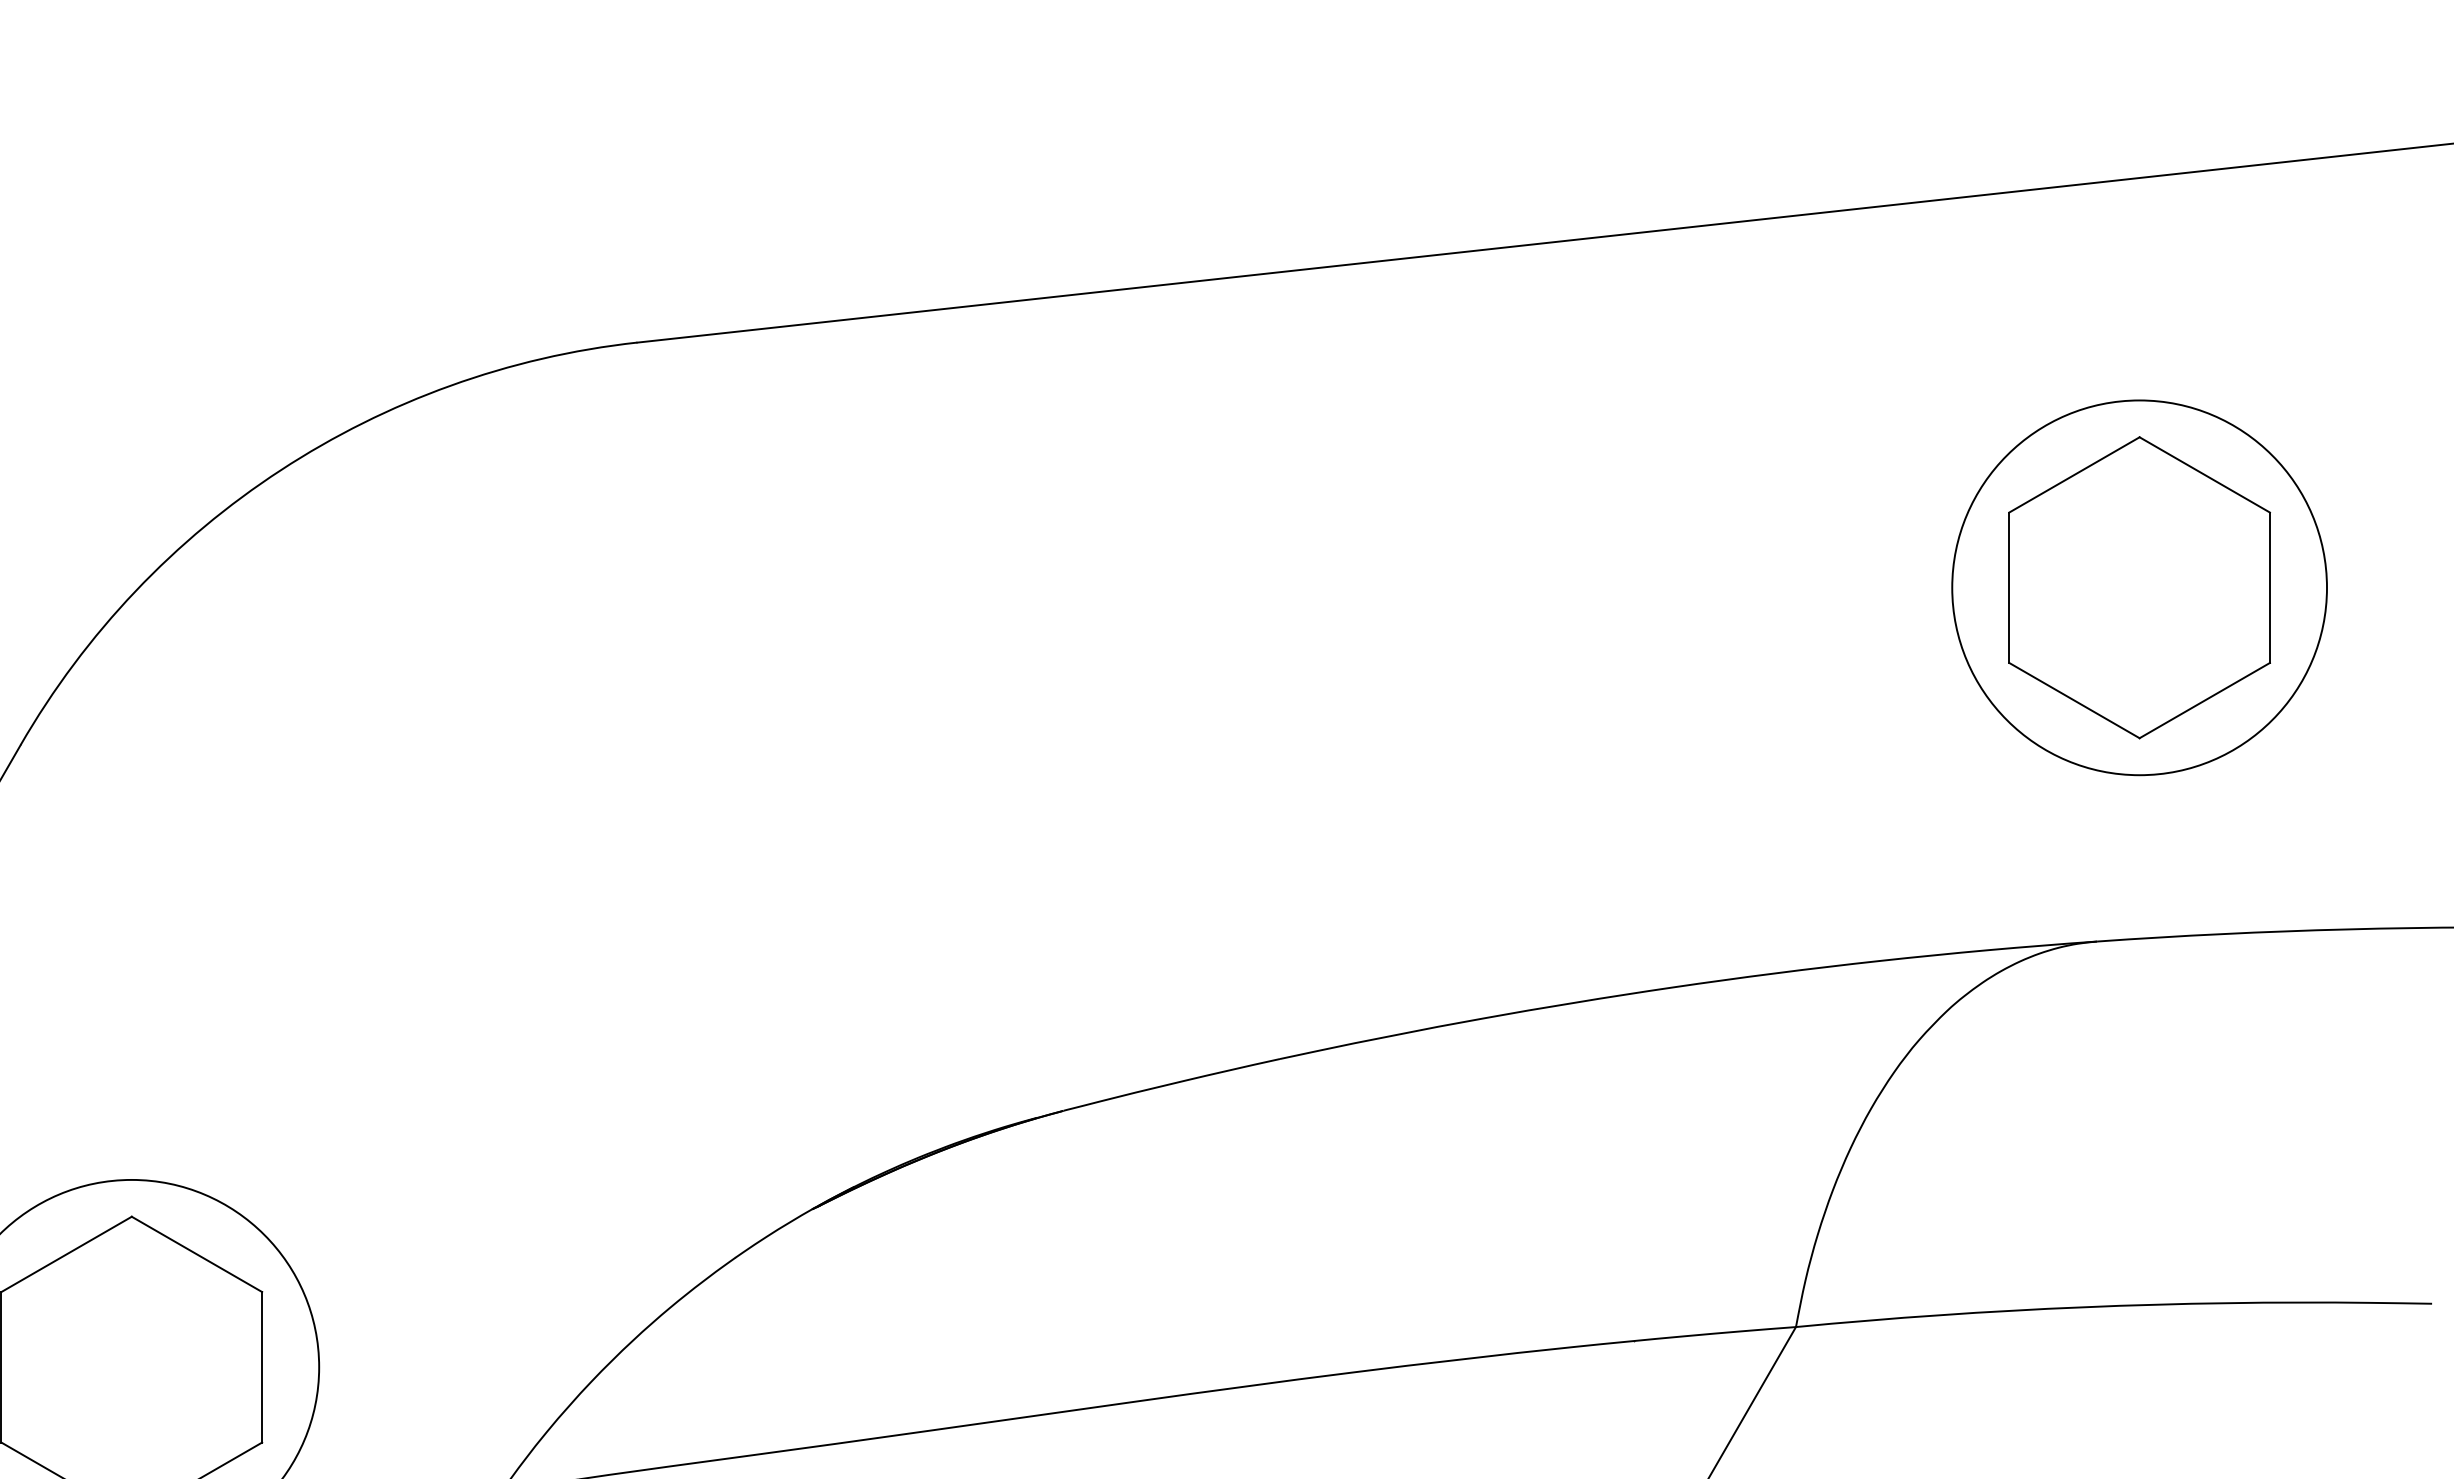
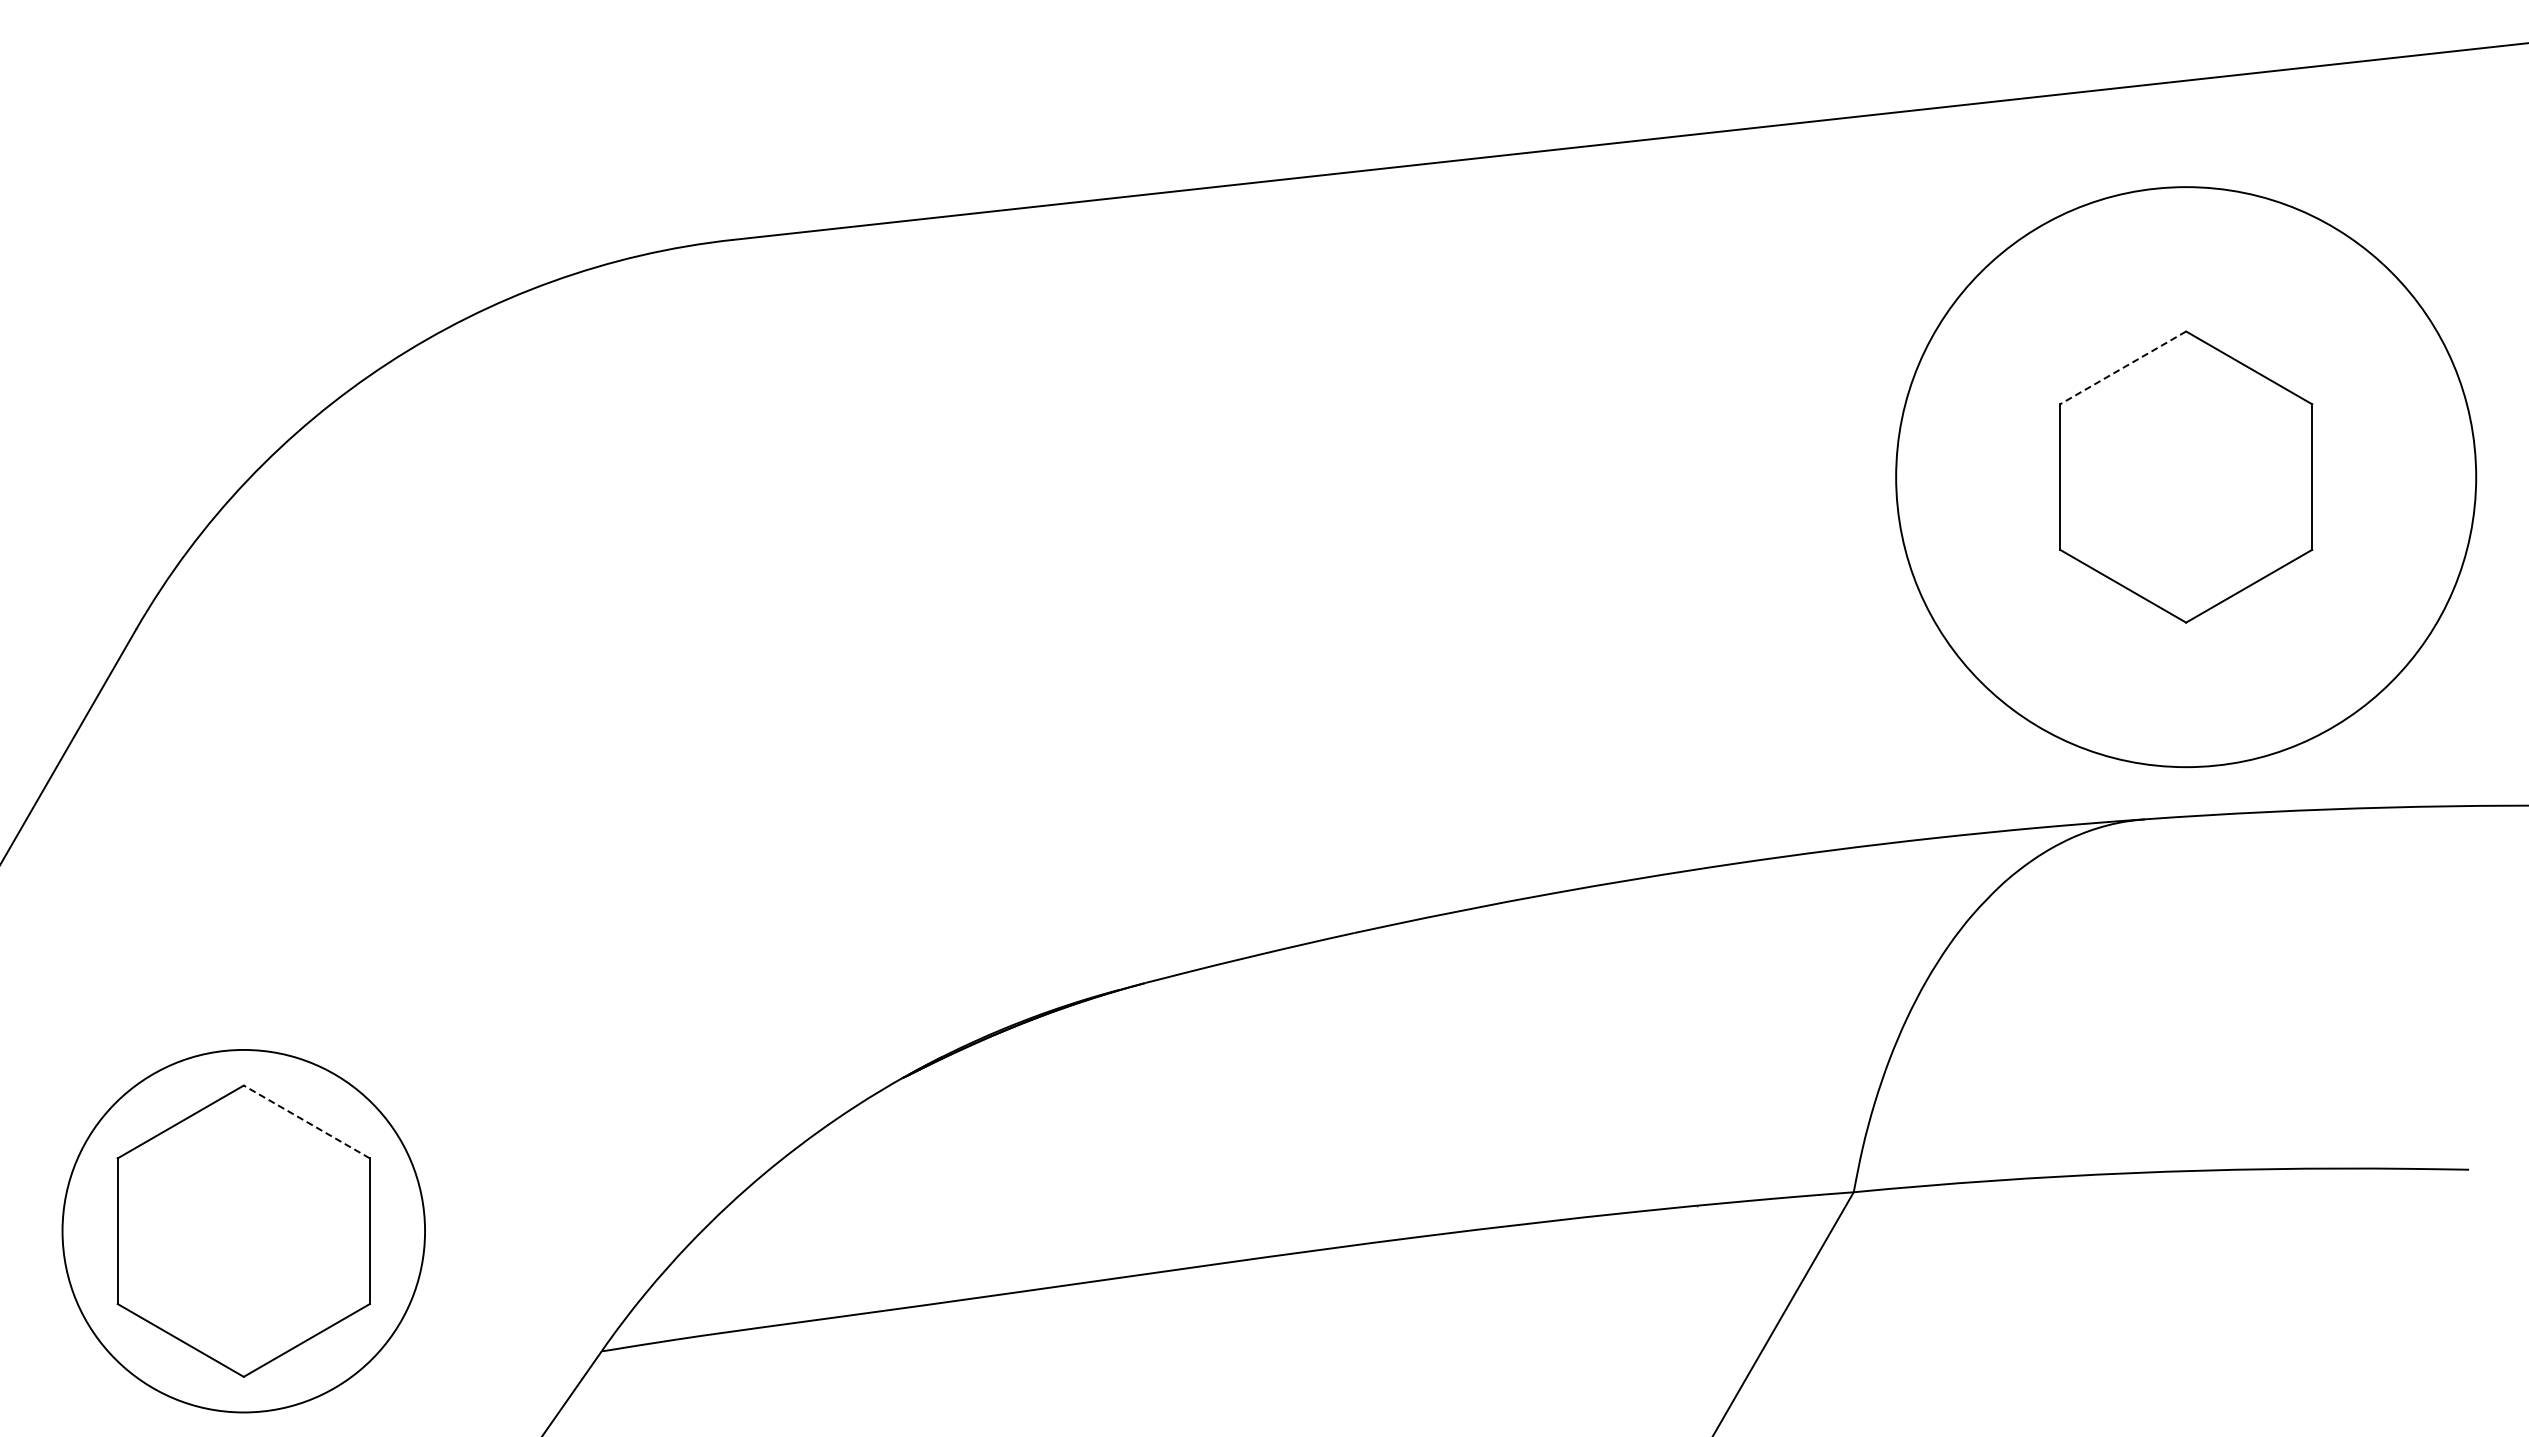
line: (2074, 474) -> (2123, 367), solid -> dashed
circle: (2138, 587) -> (2185, 476), size x1.6
line: (196, 1253) -> (306, 1121), solid -> dashed

